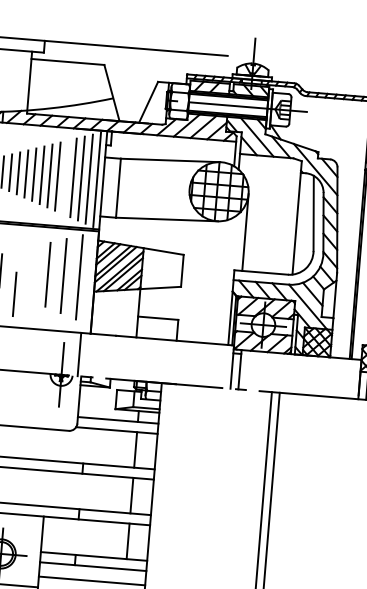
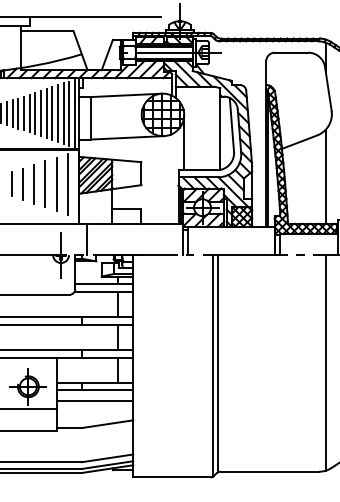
line: (65, 177) -> (52, 113), added
line: (32, 273) -> (34, 184), added
line: (14, 294) -> (22, 184), moved
line: (79, 354) -> (86, 239), moved

